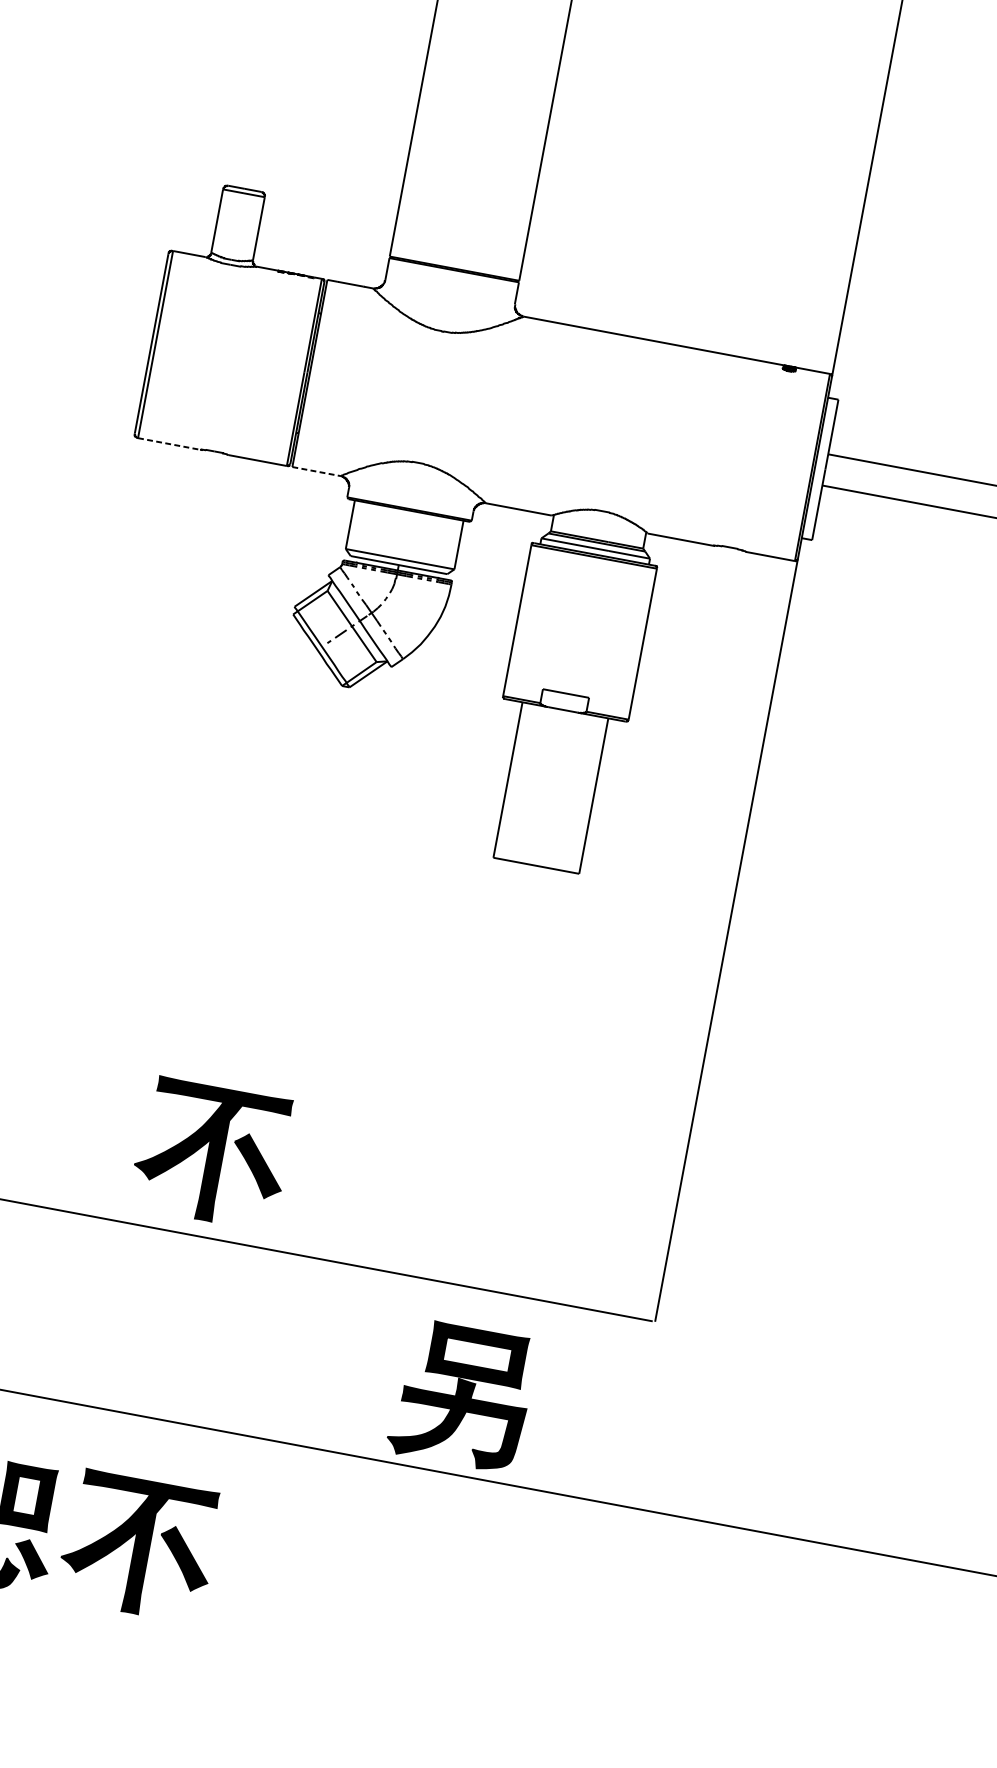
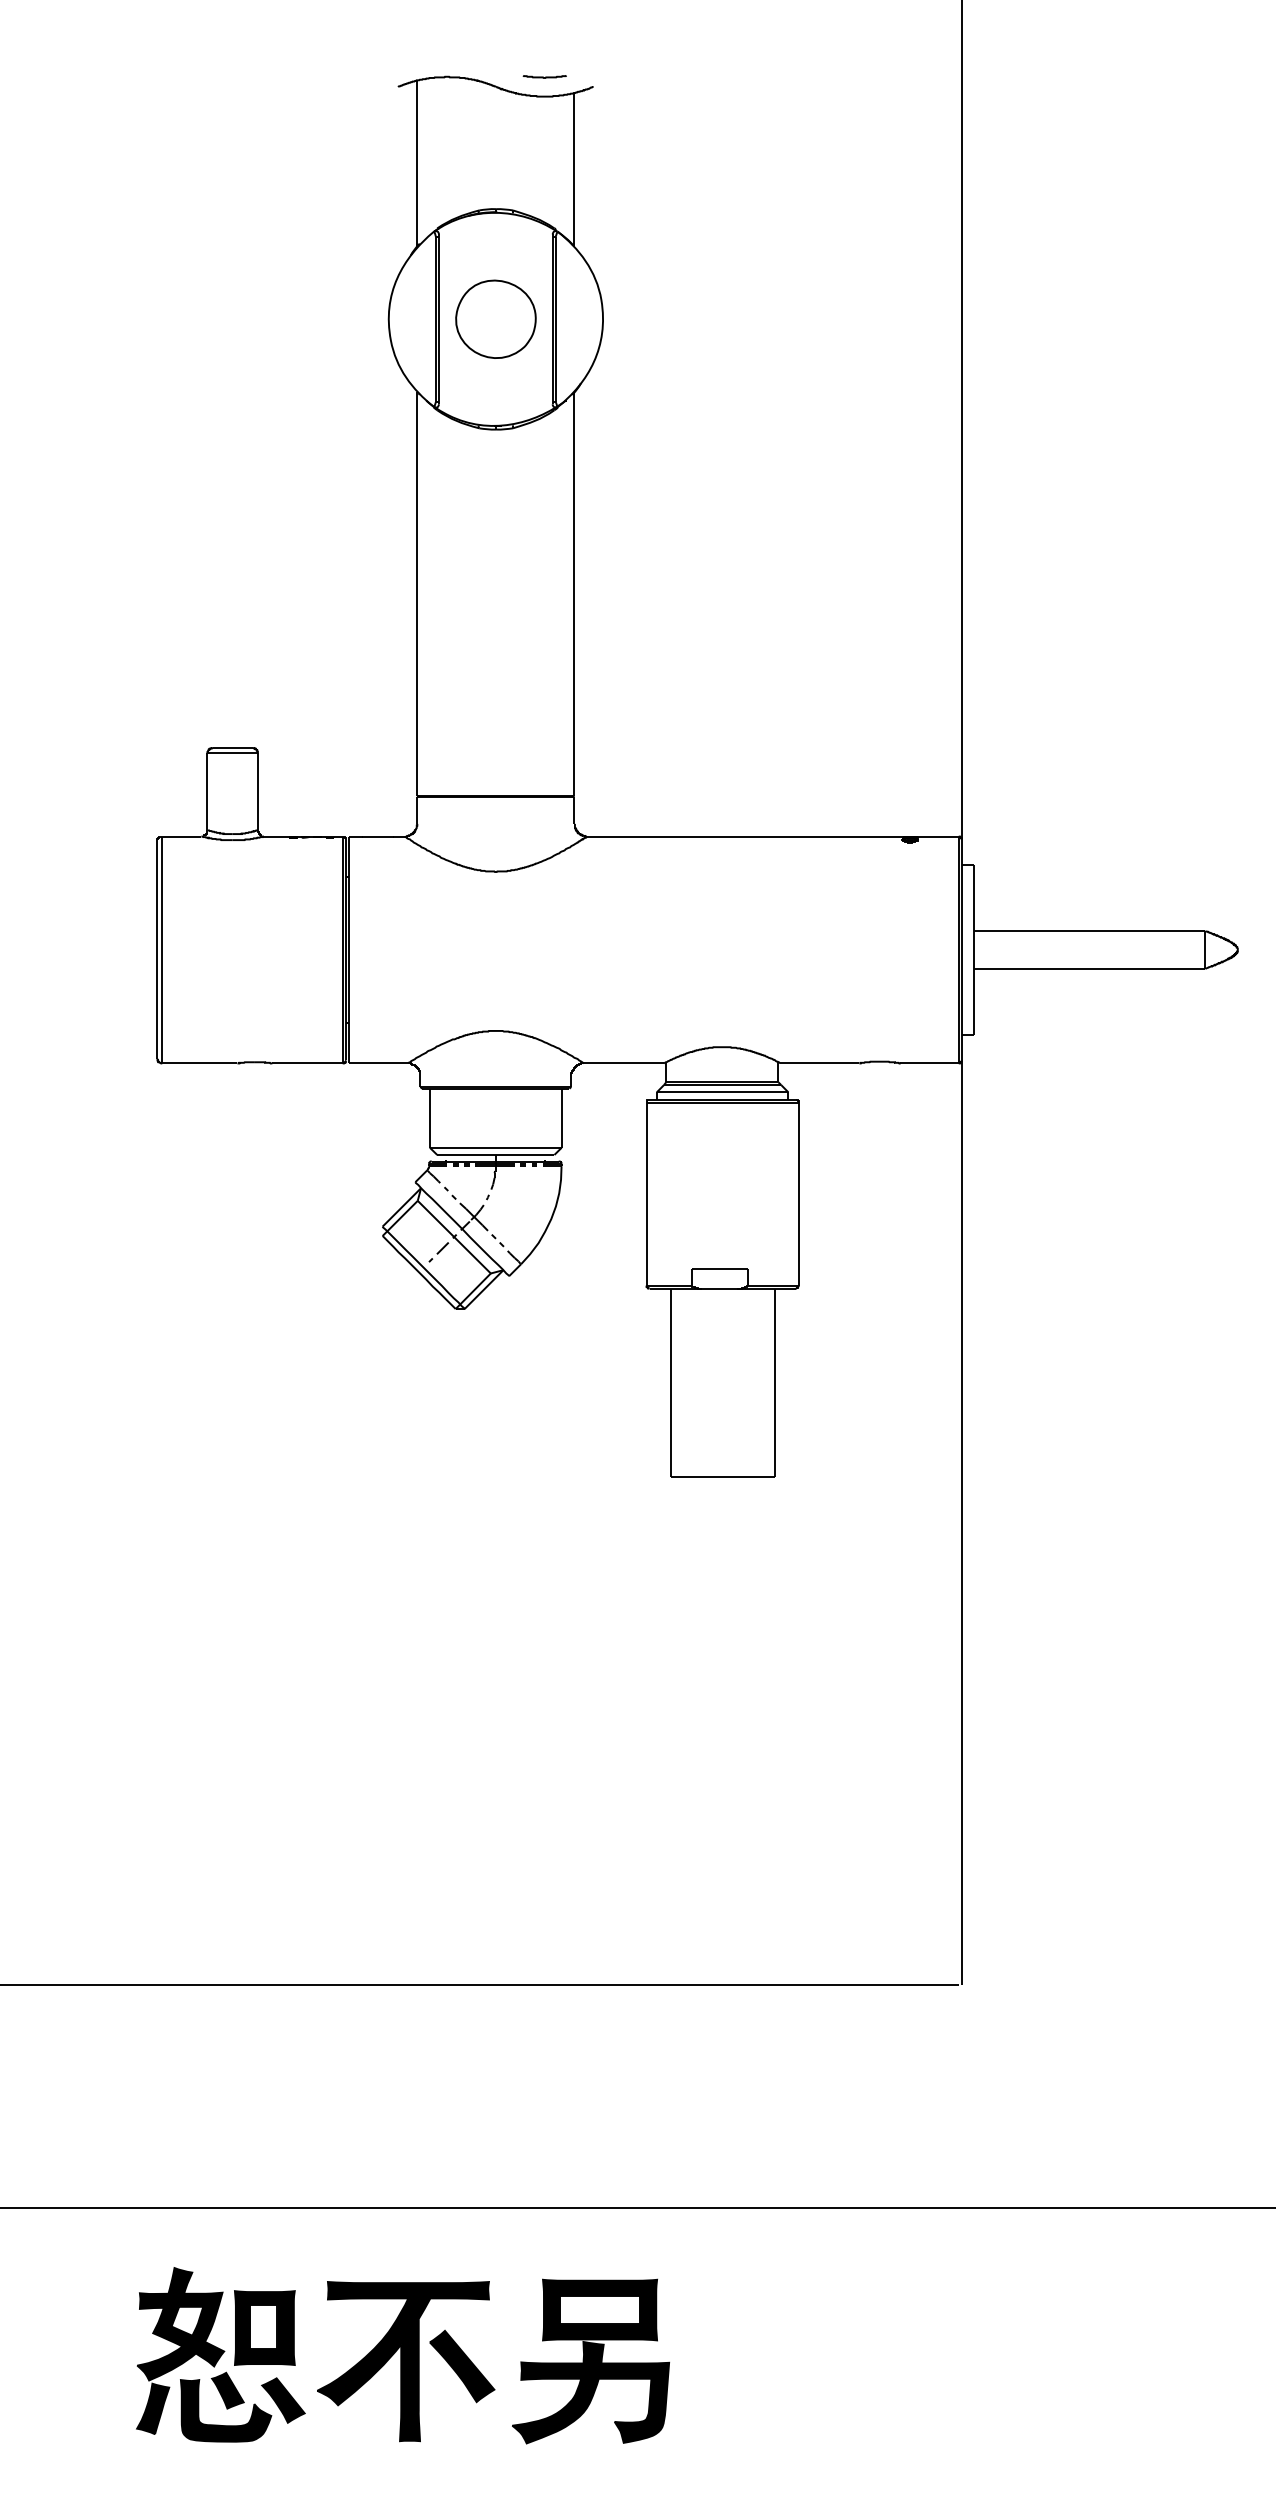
line: (168, 443) -> (199, 1063), dashed -> solid
line: (317, 471) -> (379, 1063), dashed -> solid
part: (212, 1153) -> (406, 1885), removed
part: (461, 1395) -> (590, 2361), moved

